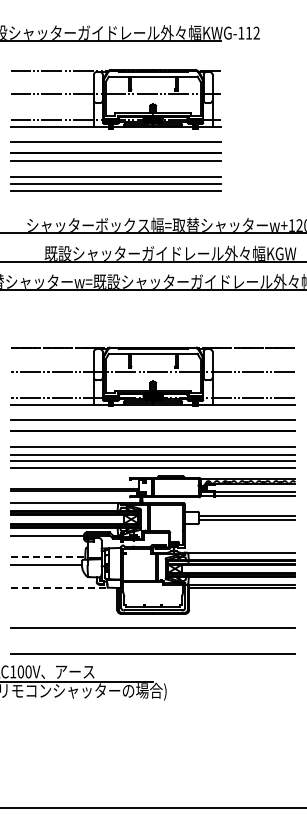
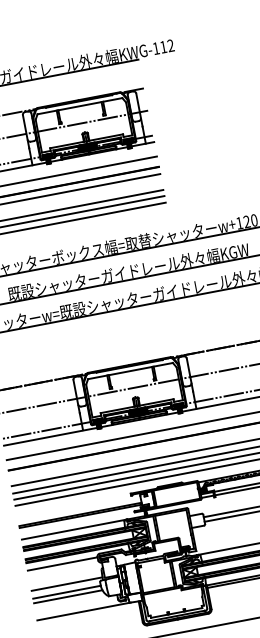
line: (48, 556) -> (67, 583), dashed -> solid
line: (46, 569) -> (67, 596), added
line: (60, 587) -> (84, 611), dashed -> solid

